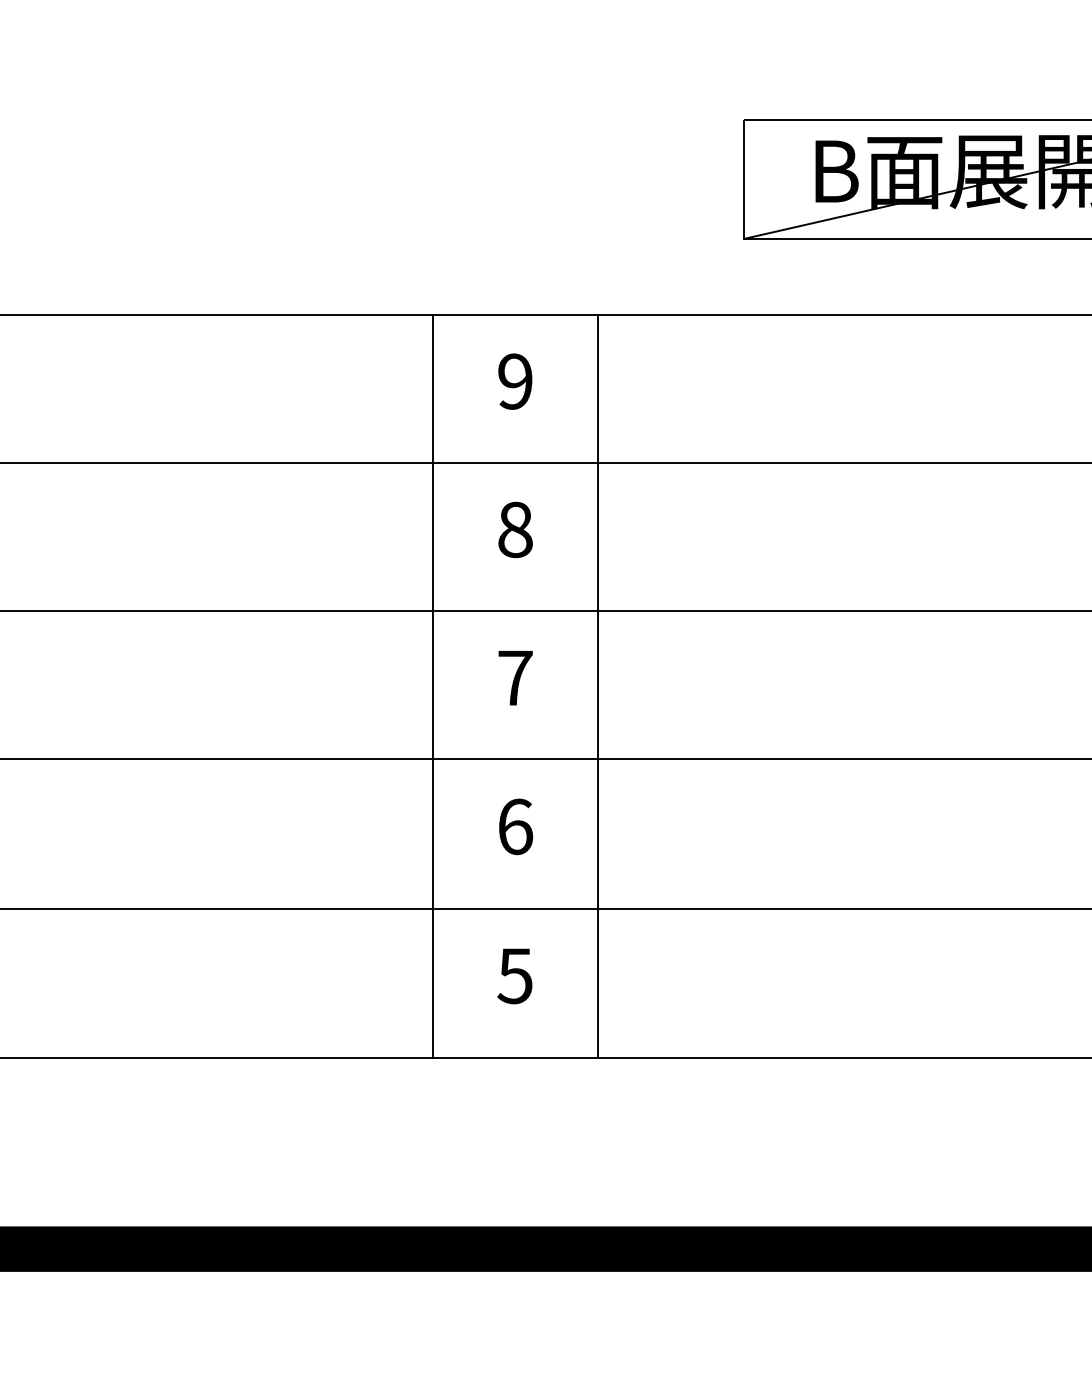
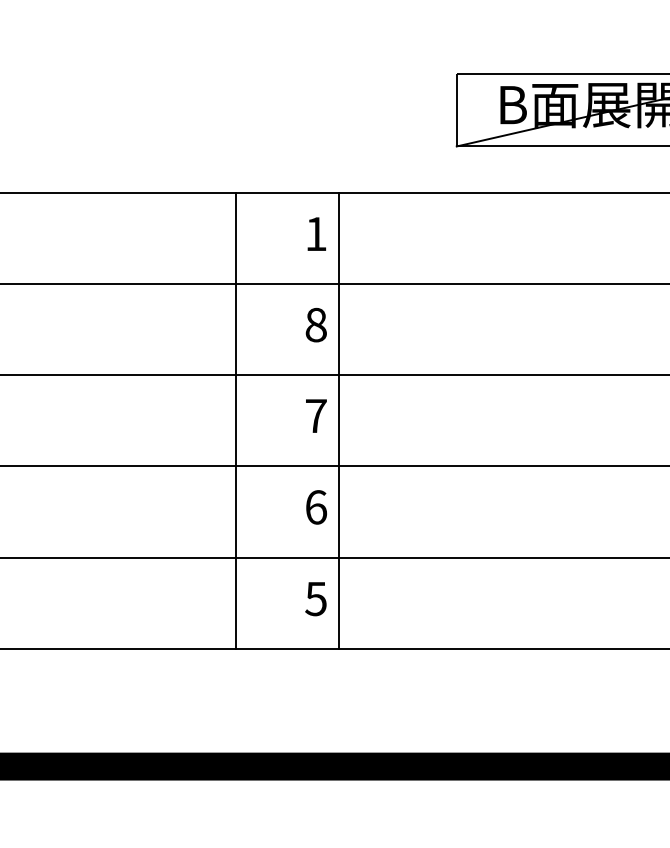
text: (514, 380) -> (315, 233), 9 -> 1
line: (597, 685) -> (338, 420), moved
line: (432, 686) -> (235, 421), moved

